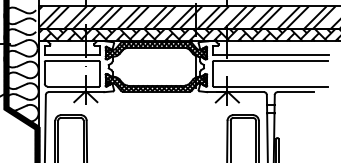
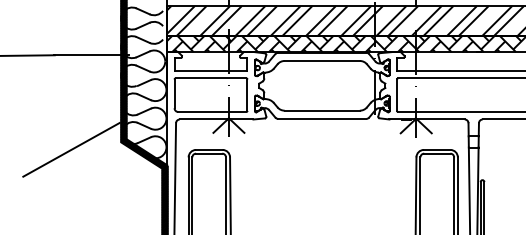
hatch: (155, 49) -> (321, 63), removed
hatch: (155, 82) -> (321, 106), removed

